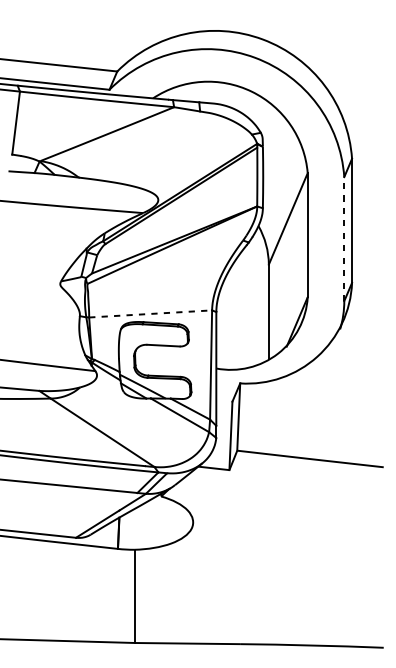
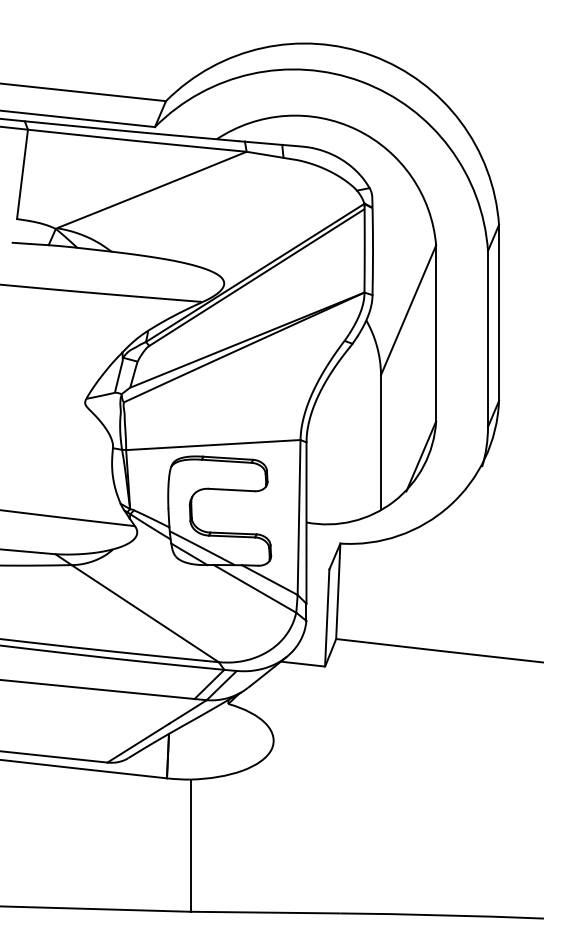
line: (344, 238) -> (488, 338), dashed -> solid
line: (150, 314) -> (213, 445), dashed -> solid

